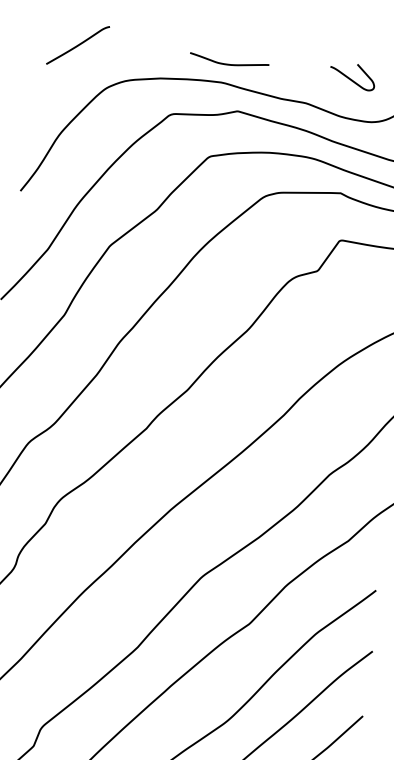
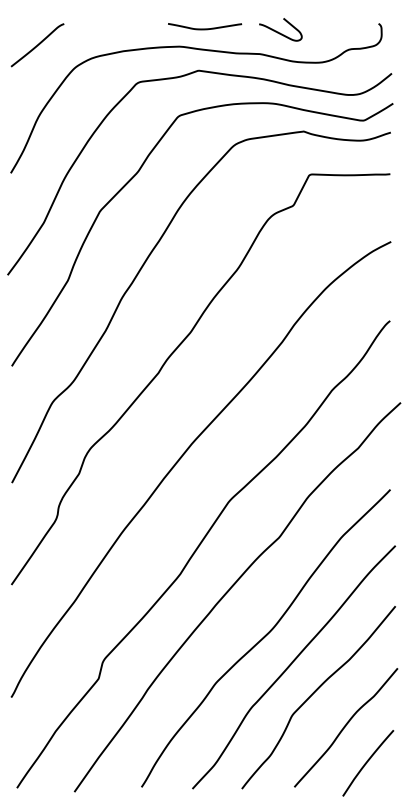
curve: (77, 45) -> (37, 45), moved
curve: (229, 63) -> (205, 28), moved
curve: (350, 77) -> (278, 31), moved

